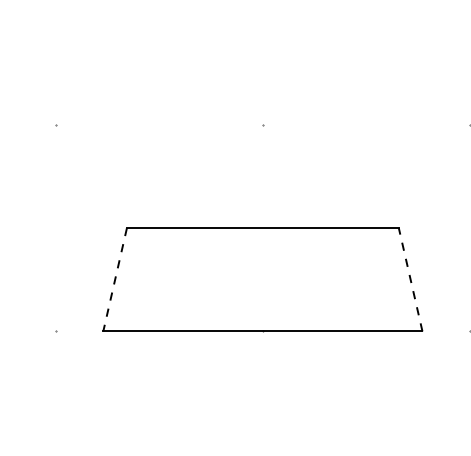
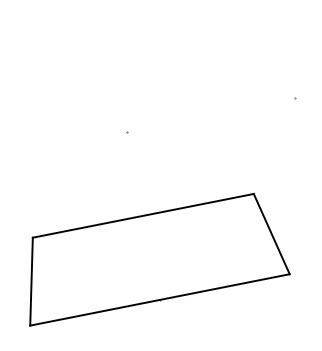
line: (410, 279) -> (271, 233), dashed -> solid
line: (115, 280) -> (31, 282), dashed -> solid

